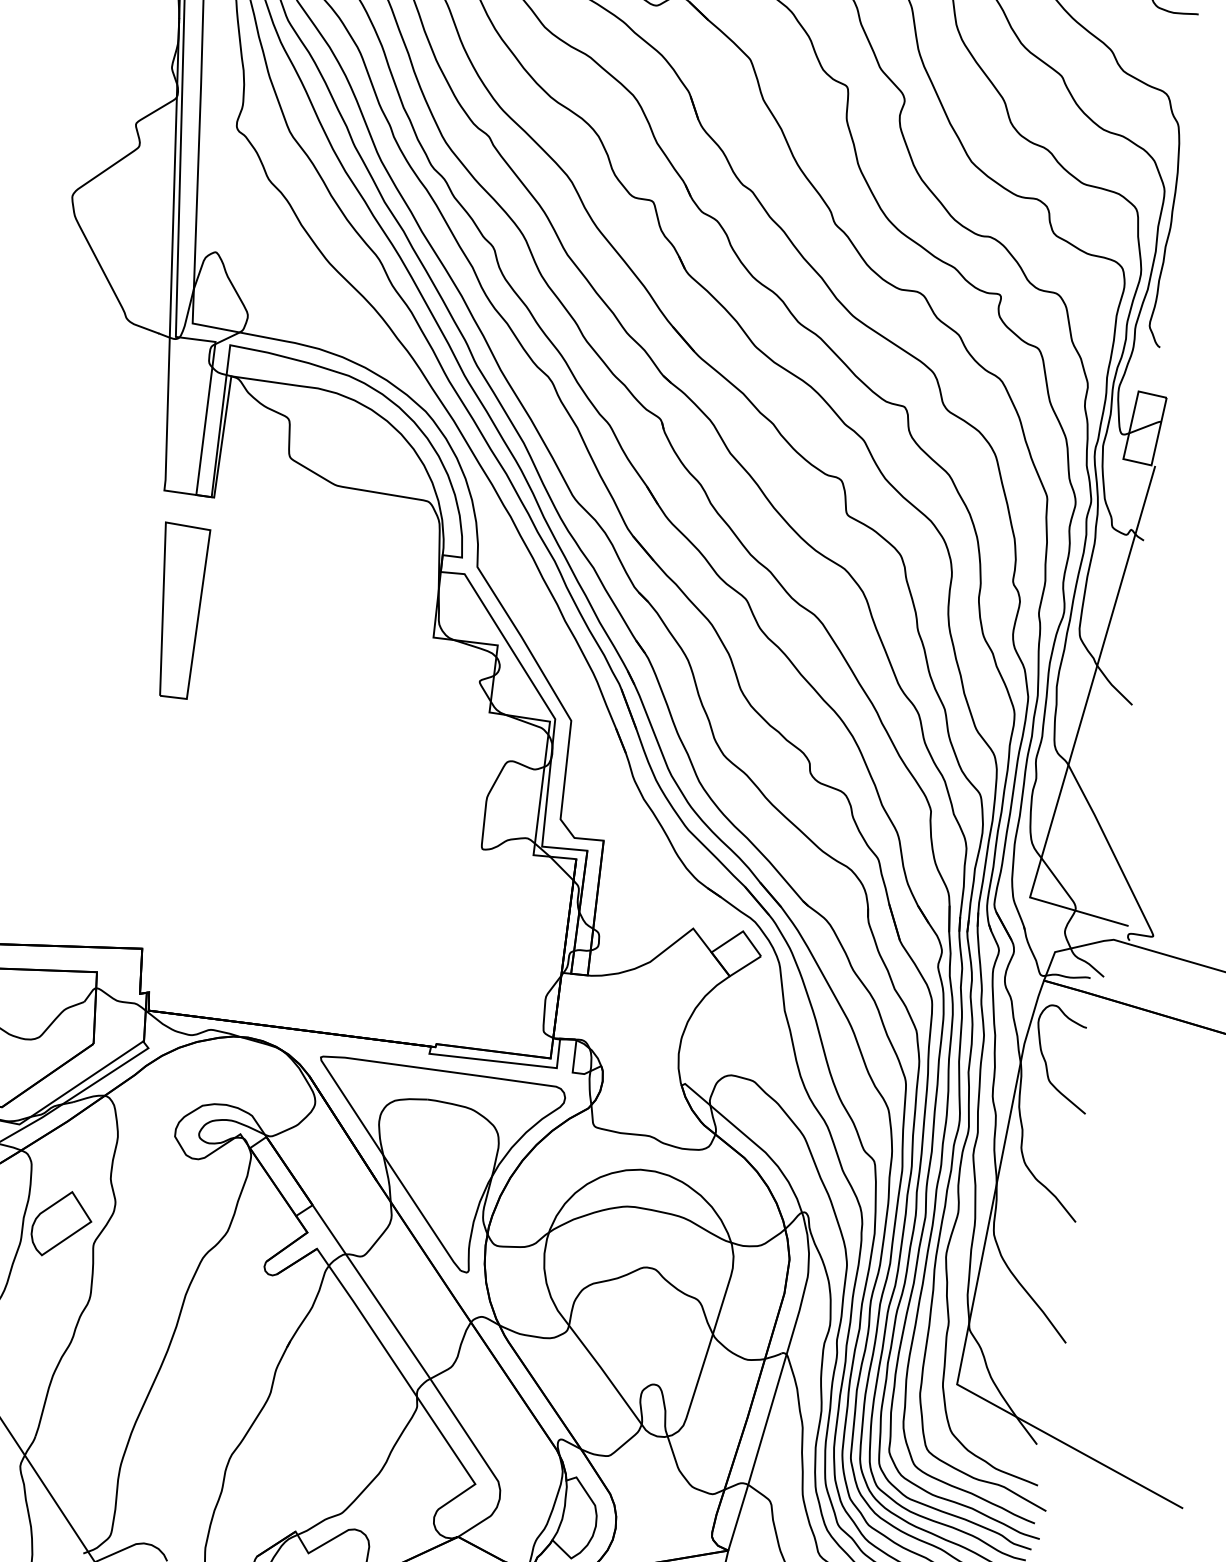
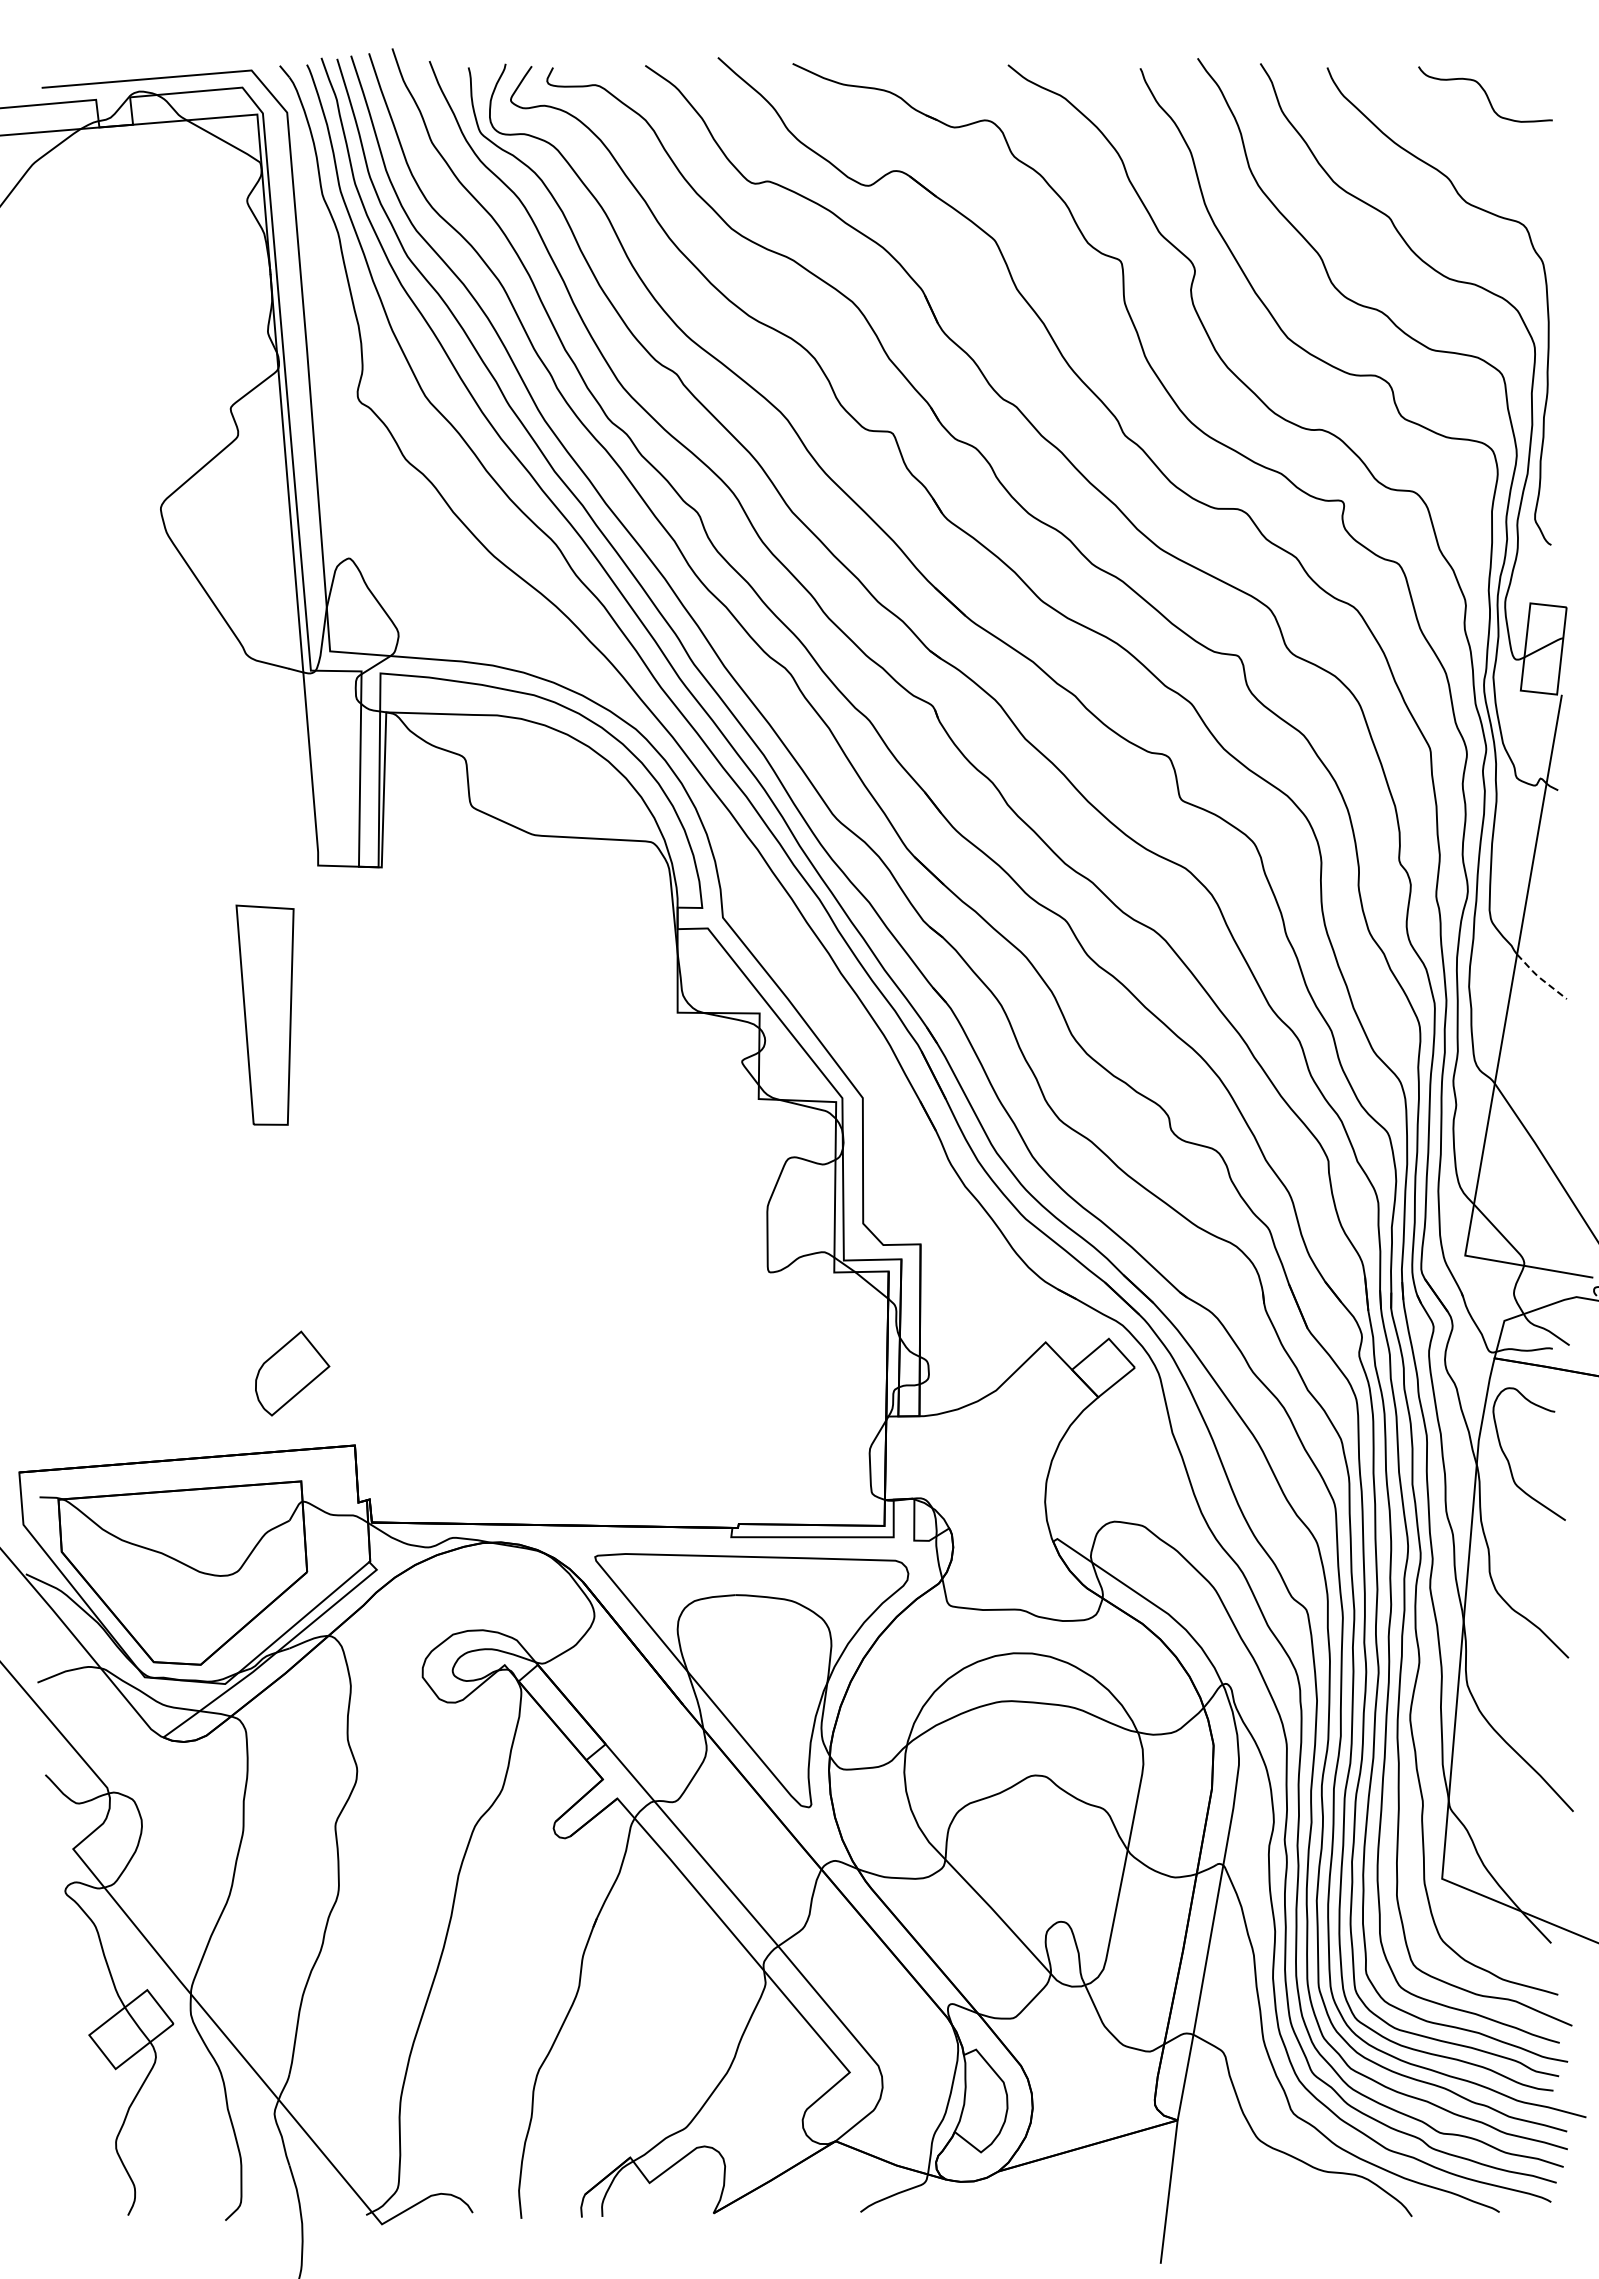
part: (178, 610) -> (264, 1014), moved
line: (1112, 685) -> (1539, 977), solid -> dashed
part: (61, 1224) -> (292, 1373), moved

